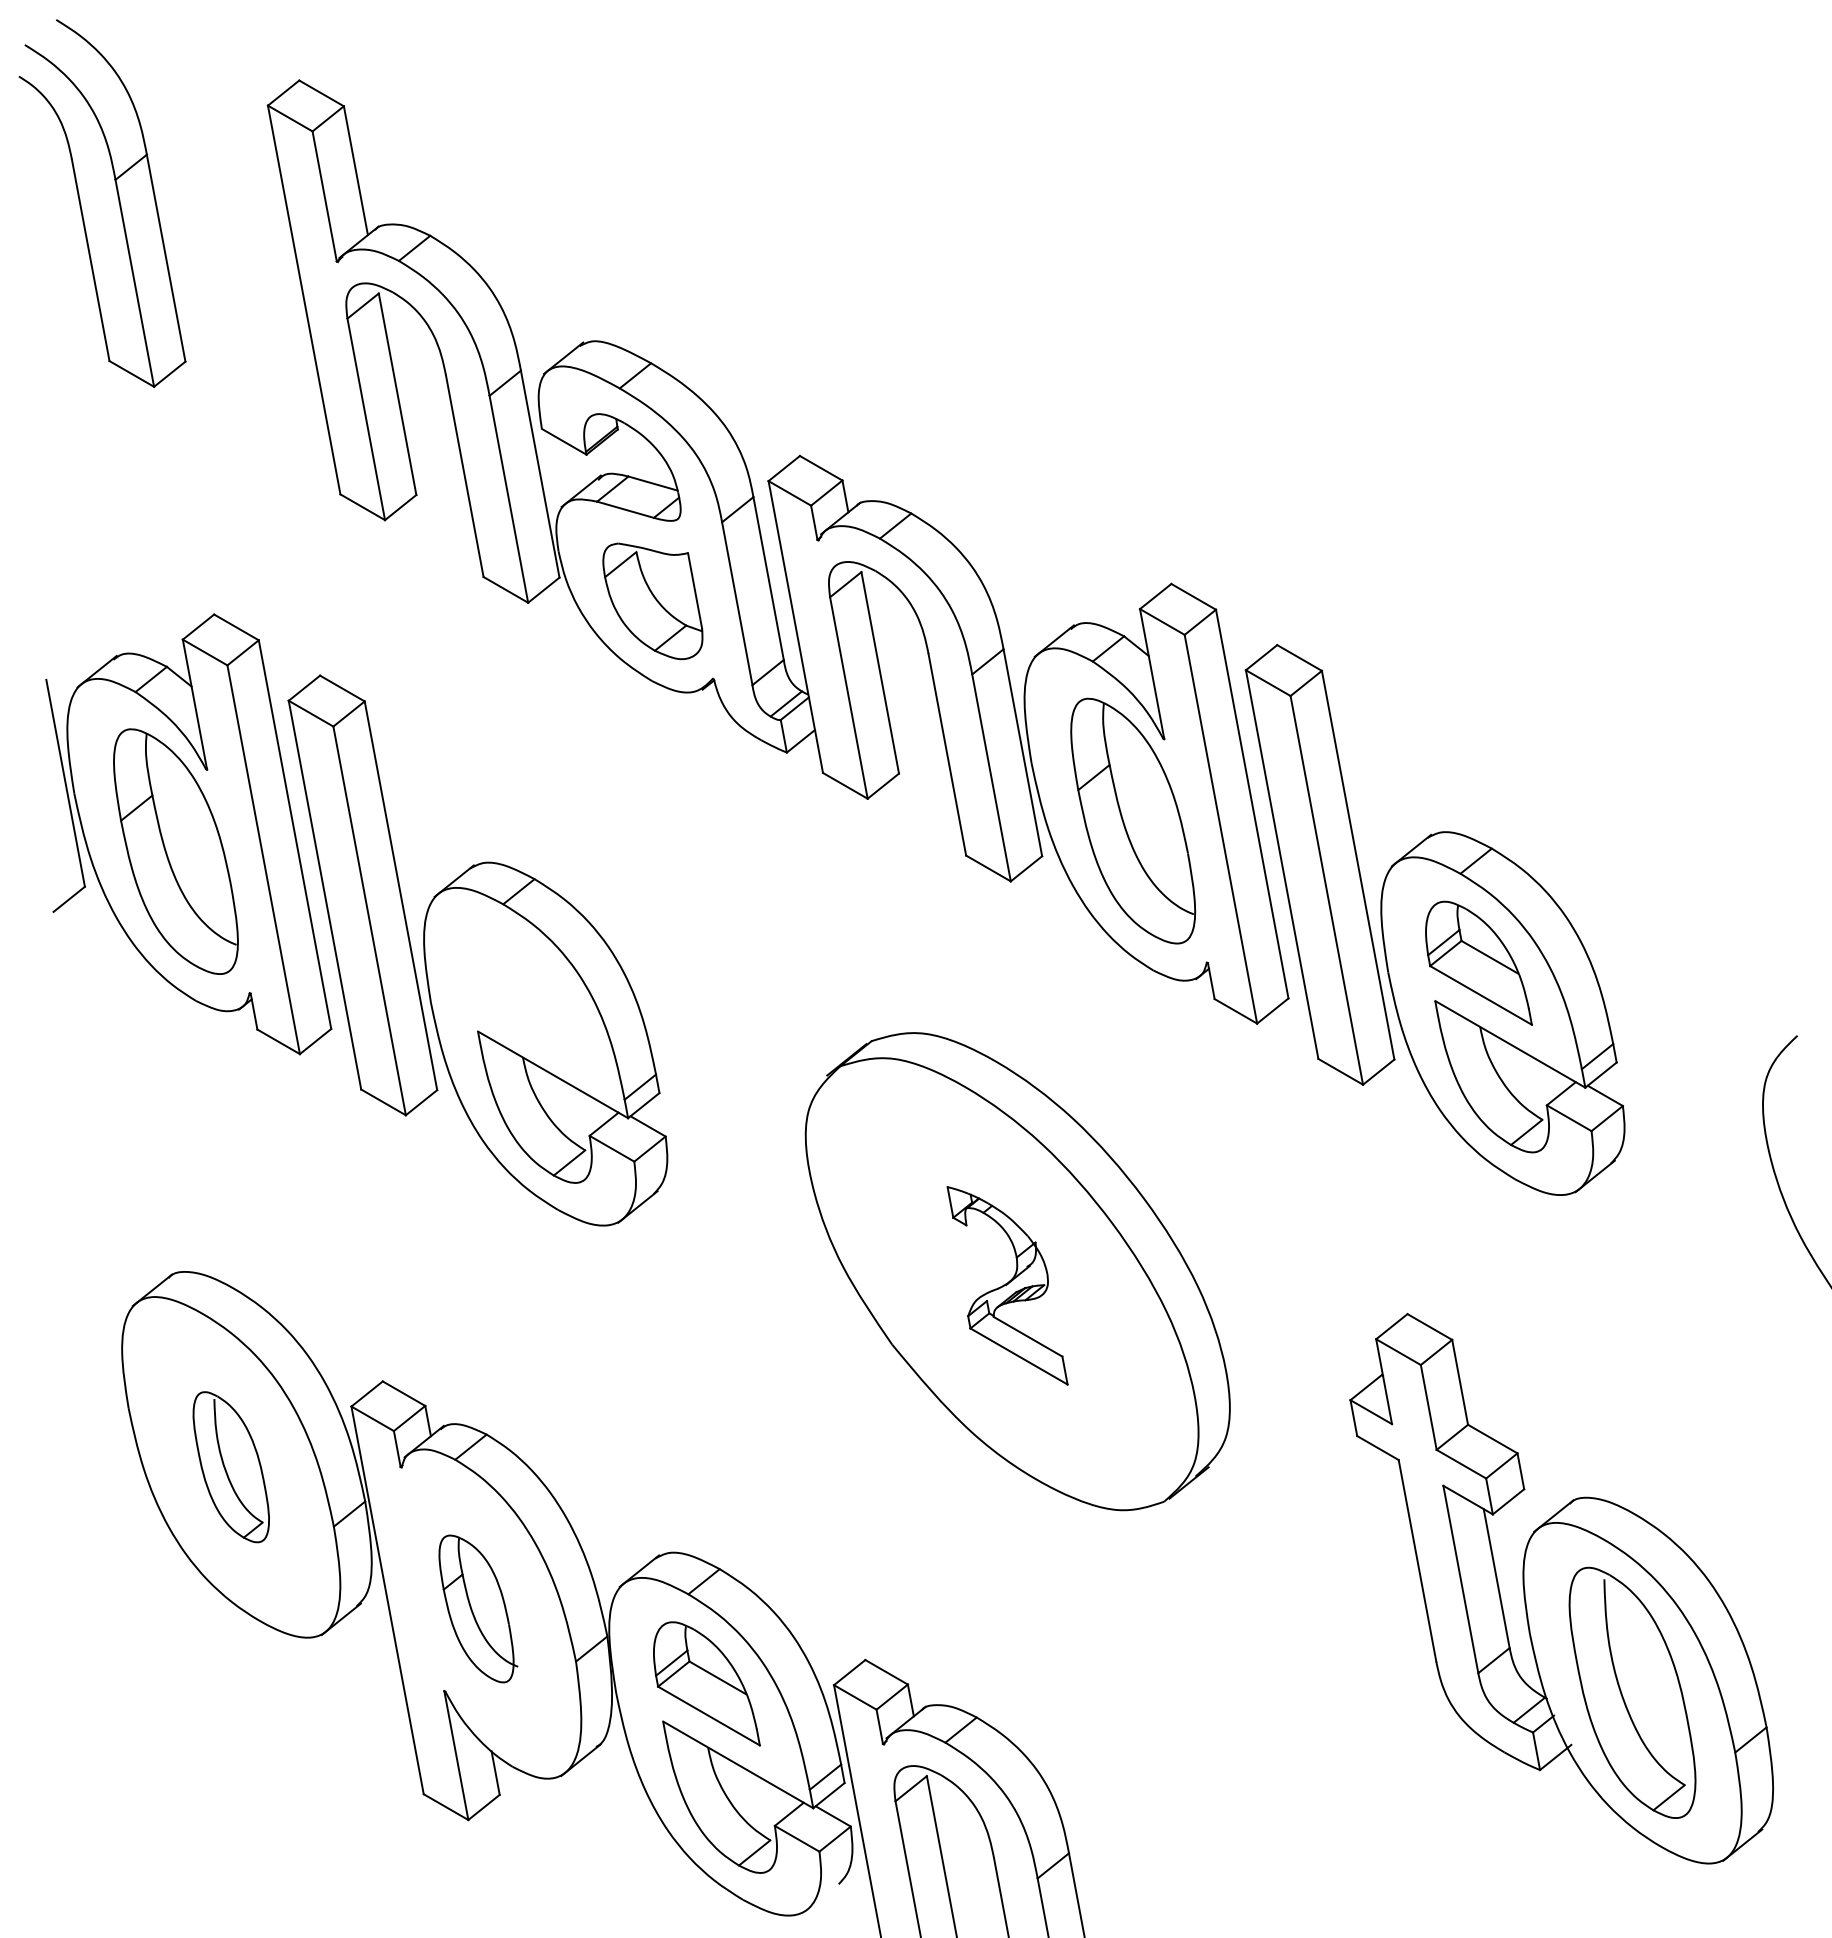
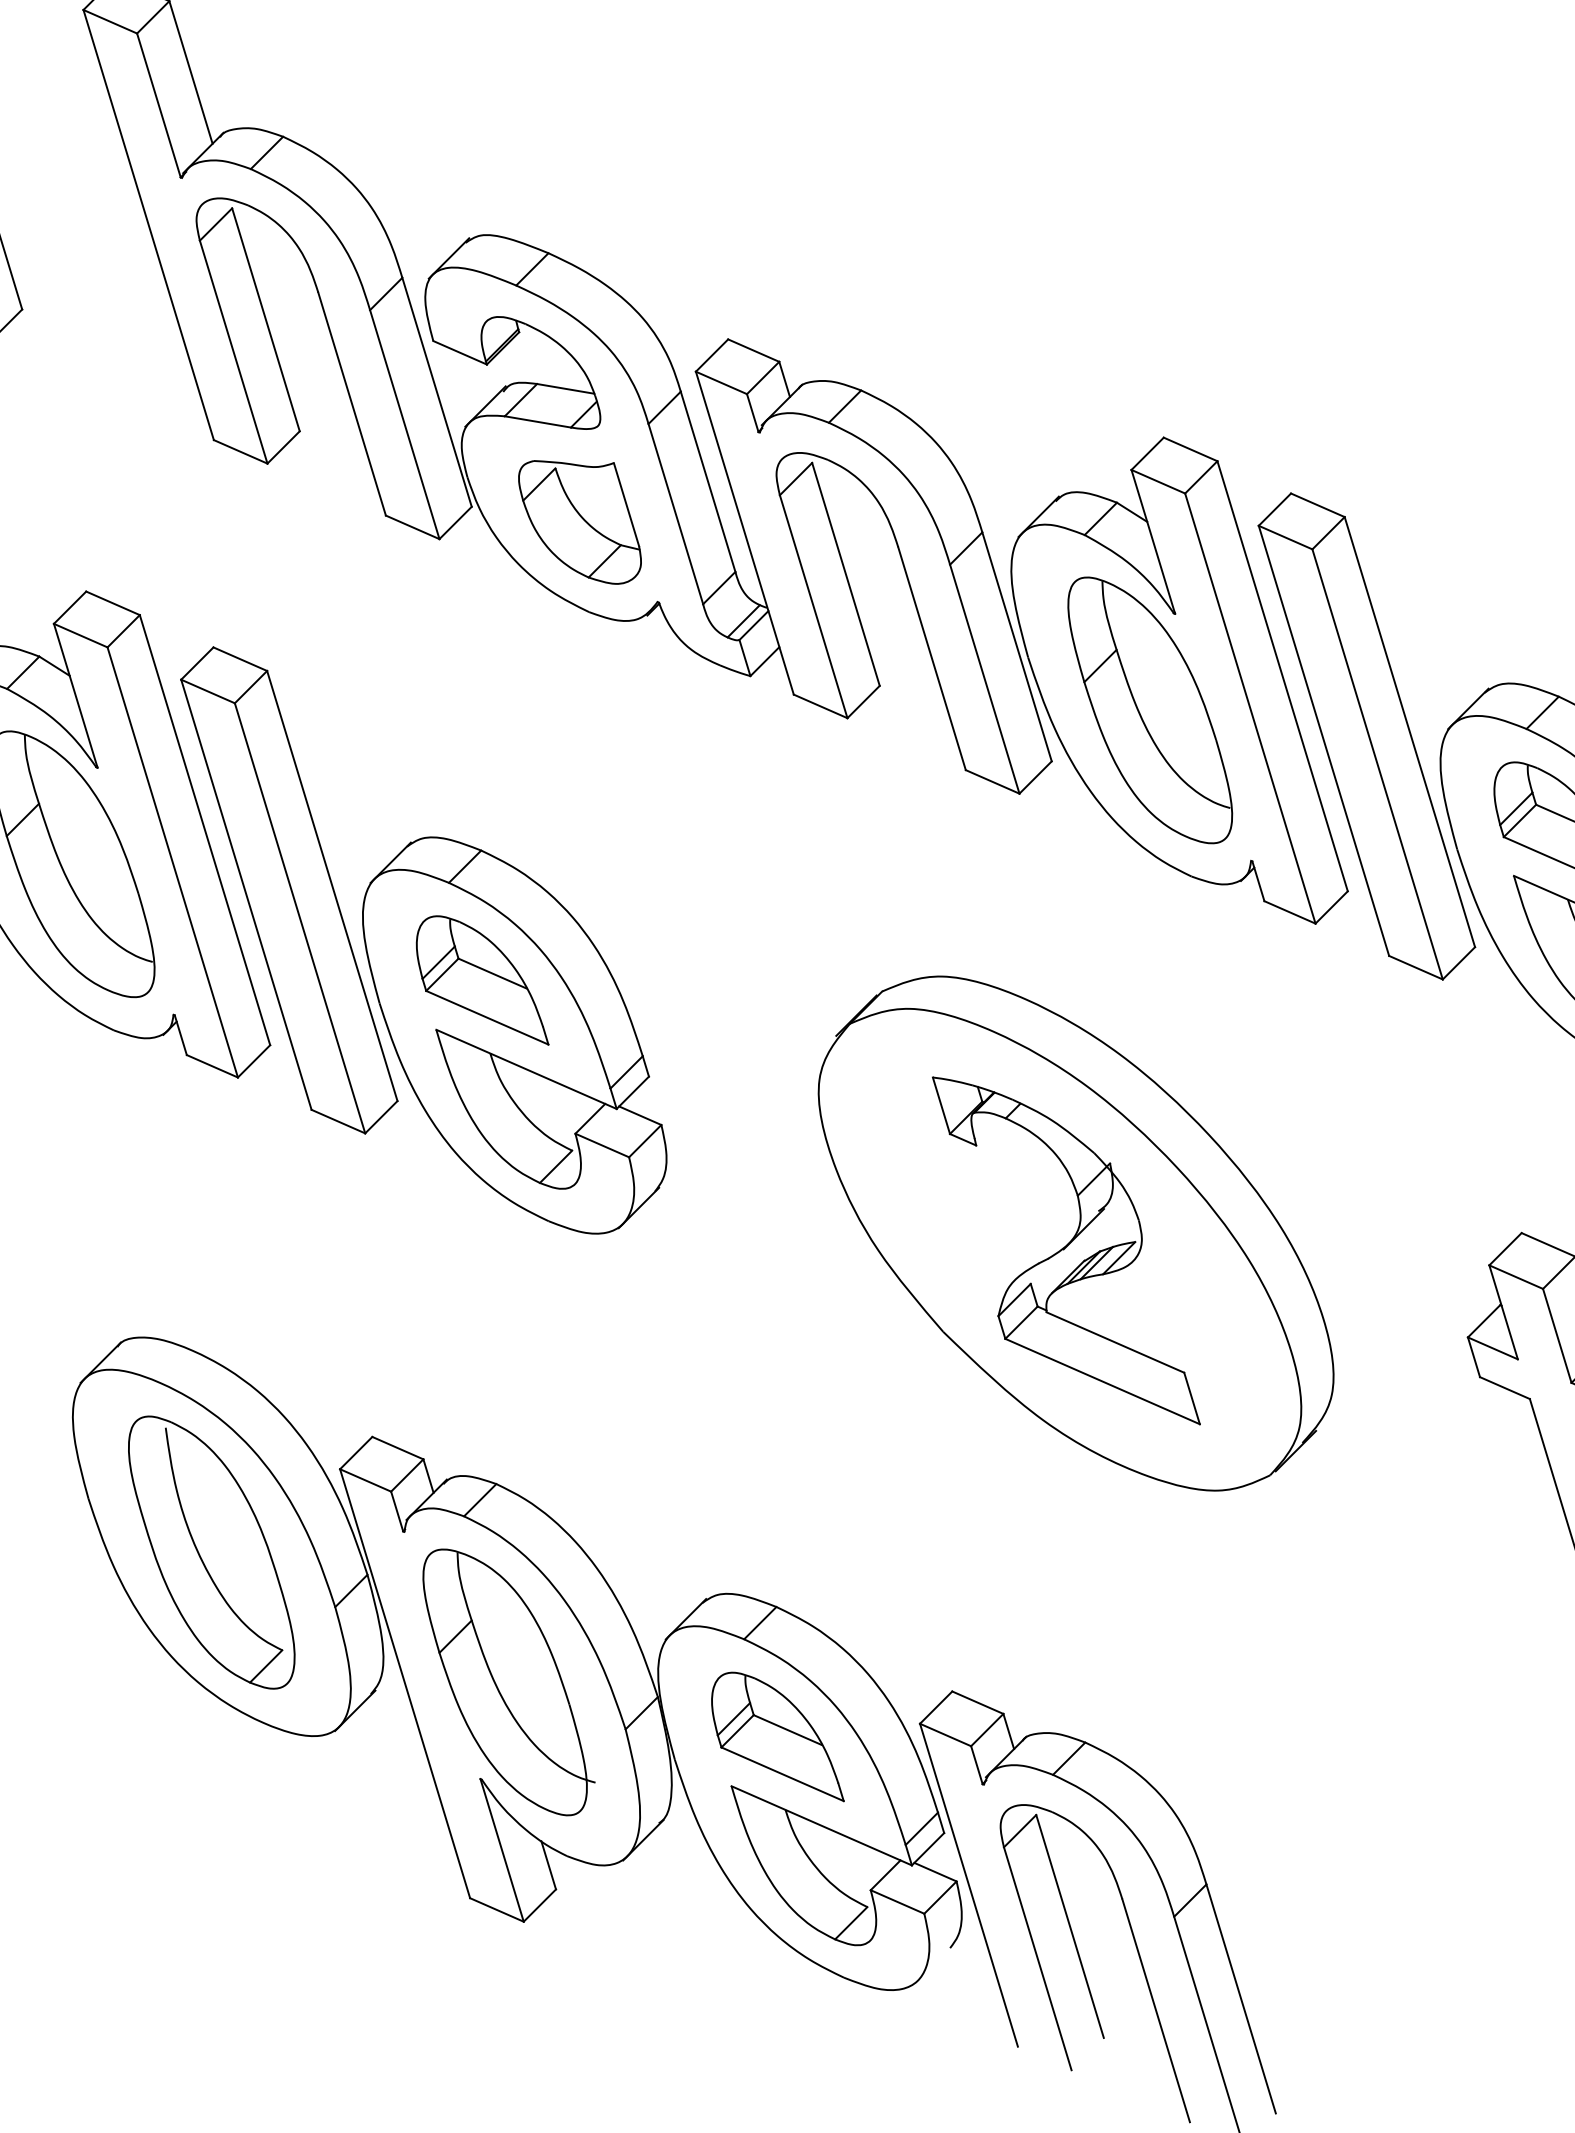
part: (521, 993) -> (480, 981), added
part: (1007, 1285) -> (1066, 1250), size x1.67
part: (231, 1467) -> (212, 1553), size x1.67
part: (478, 1608) -> (508, 1681), size x1.67

